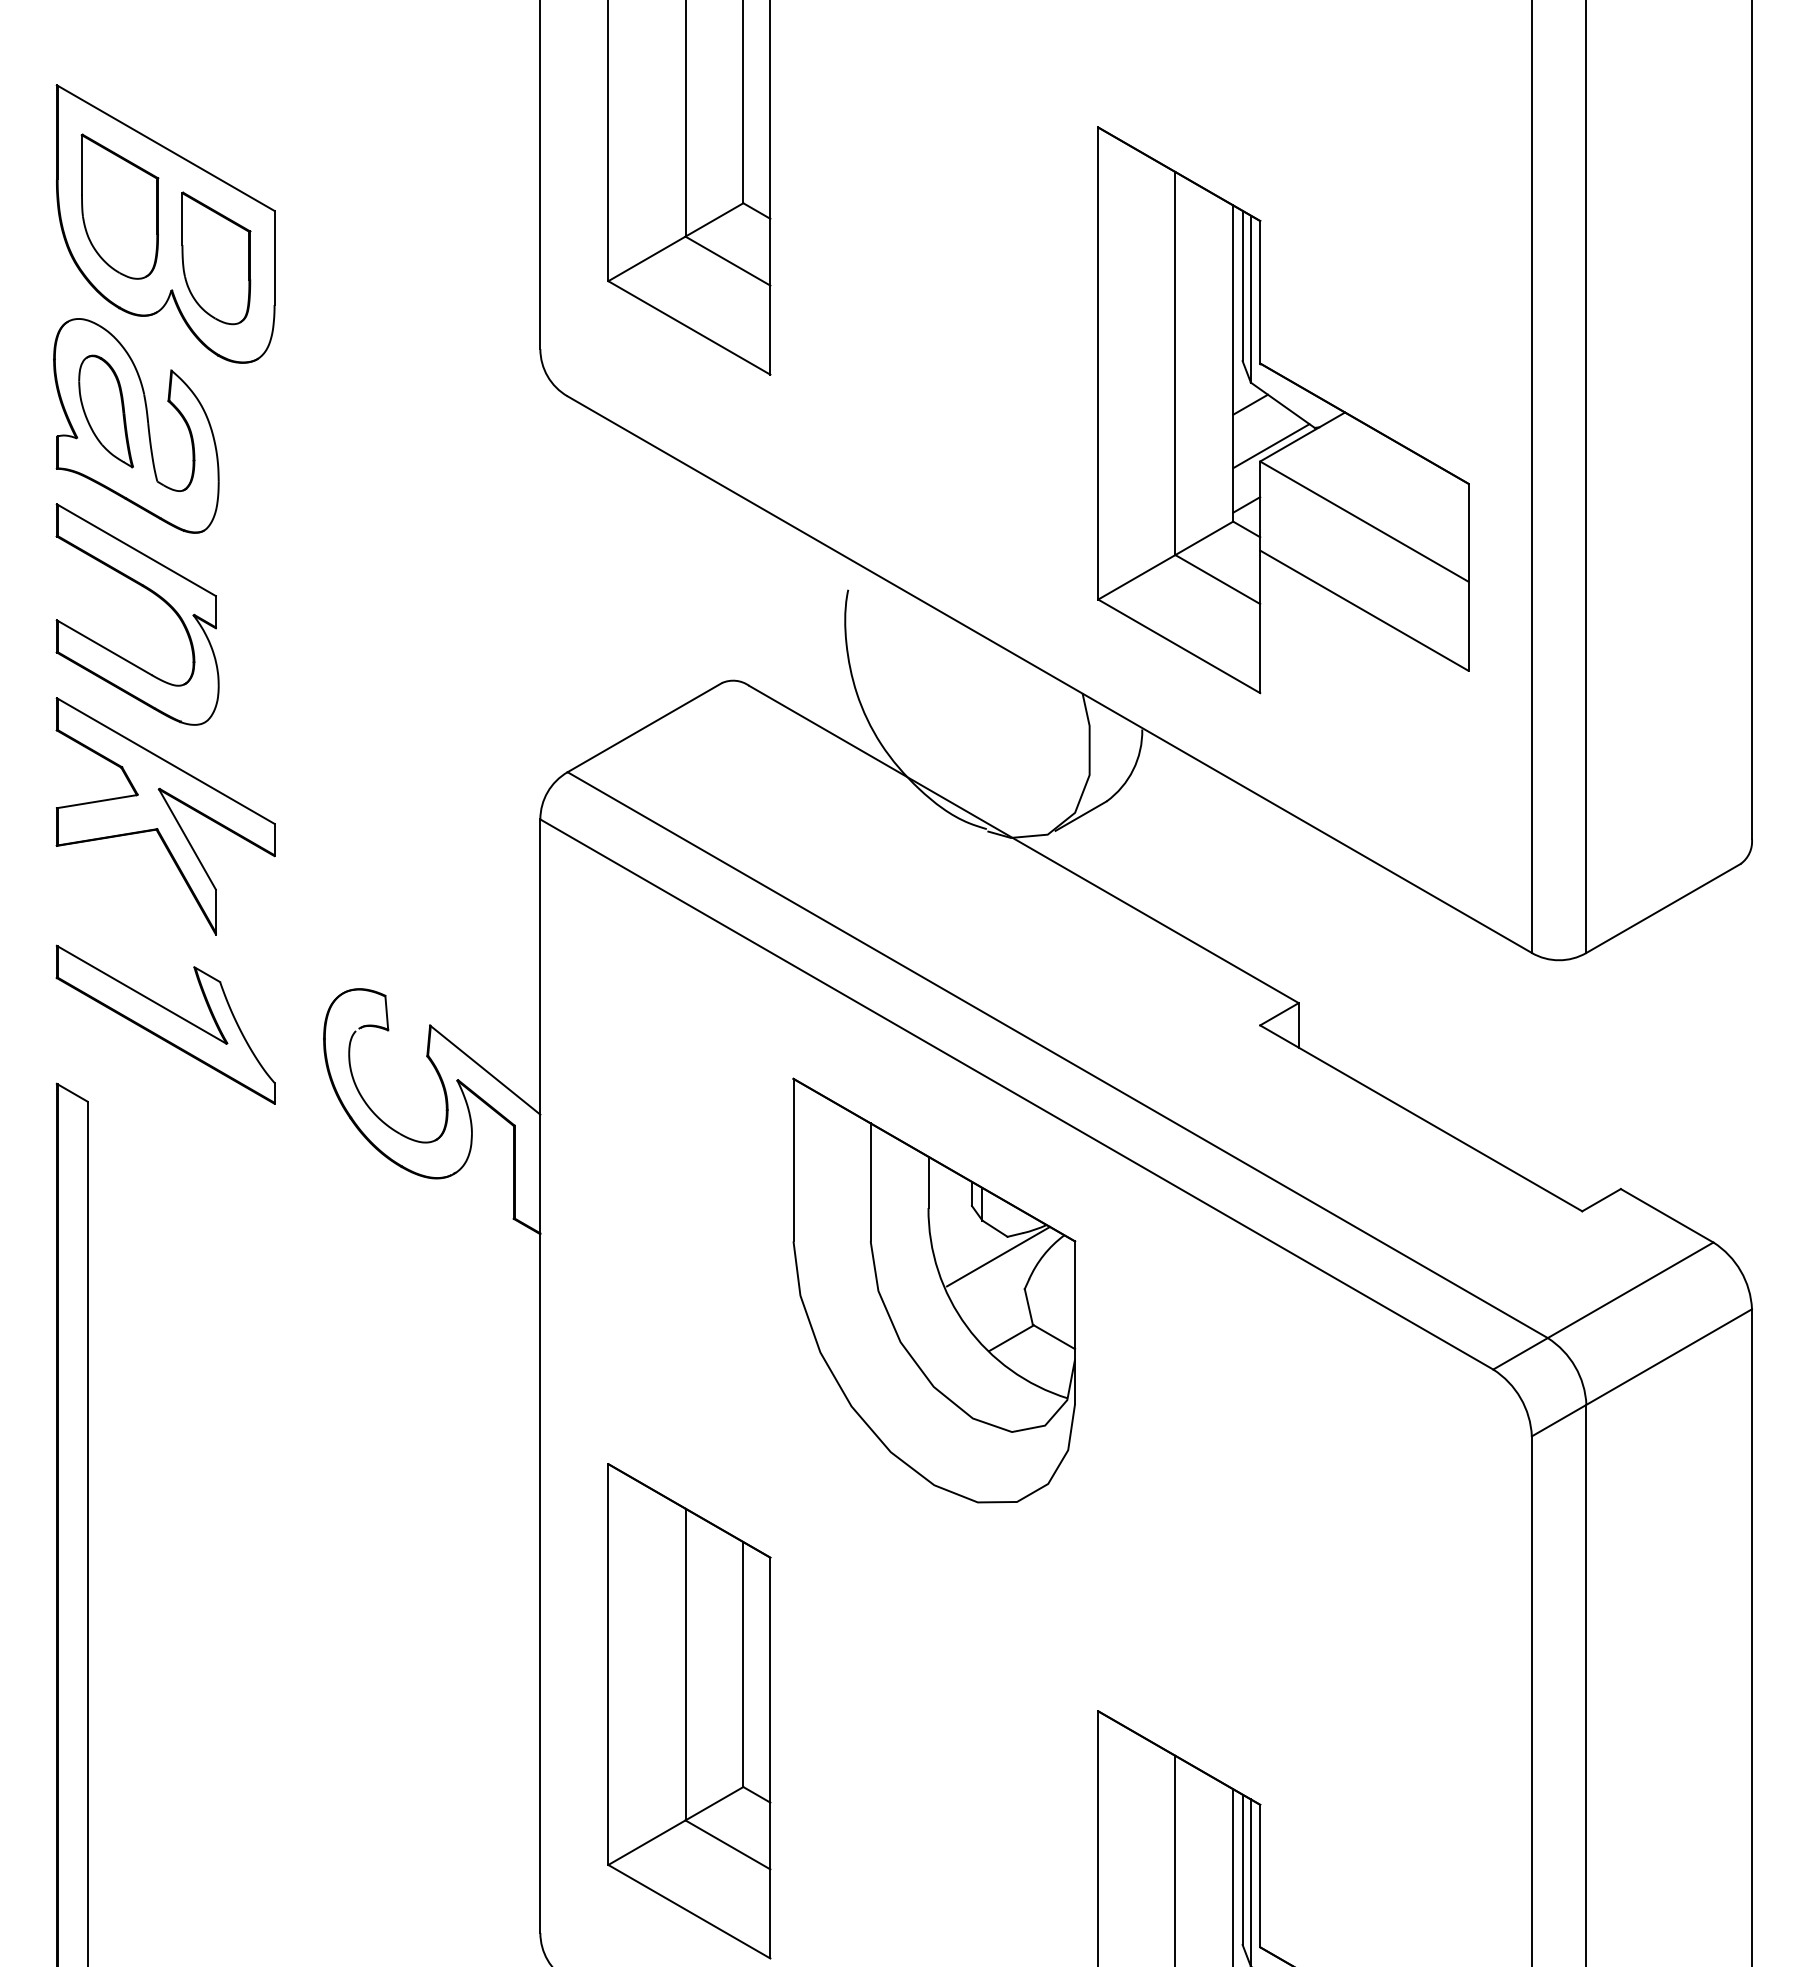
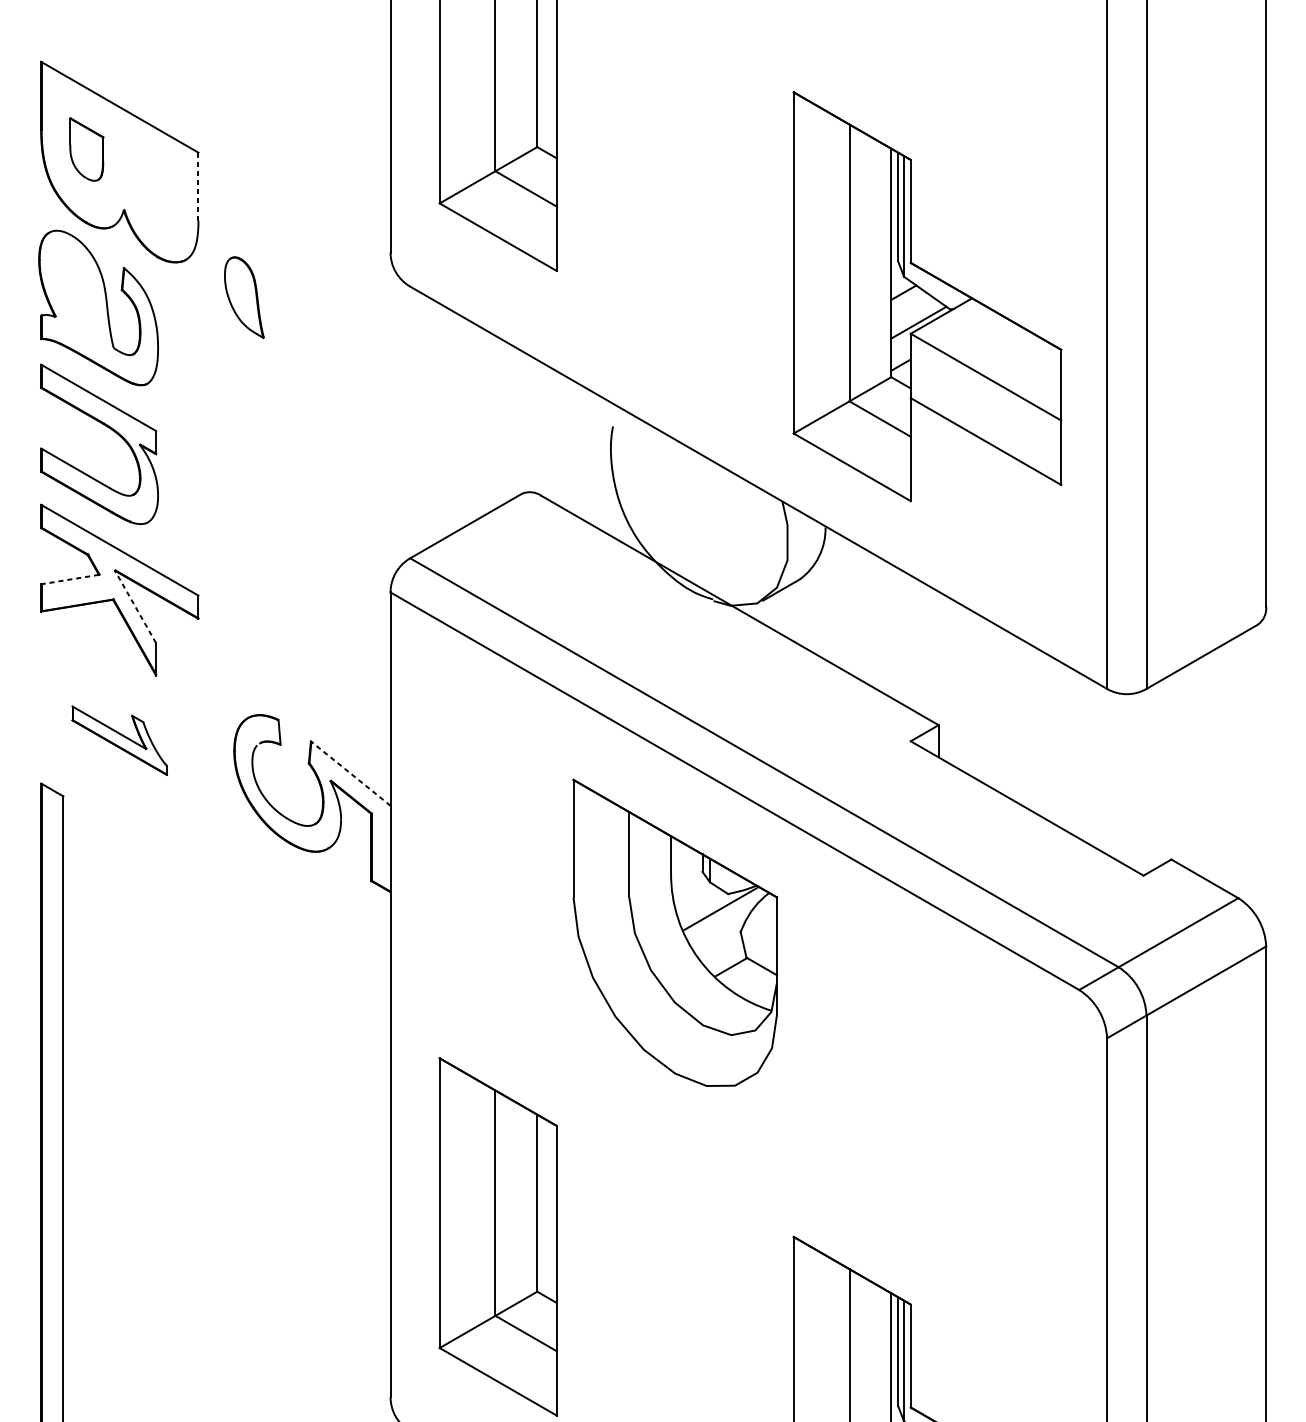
part: (119, 206) -> (86, 149), size x0.6
line: (274, 257) -> (198, 186), solid -> dashed
part: (216, 258) -> (156, 187), removed
part: (105, 411) -> (243, 297), moved
line: (96, 801) -> (69, 579), solid -> dashed
line: (187, 839) -> (135, 606), solid -> dashed
part: (165, 1024) -> (119, 740), size x0.6
line: (485, 1070) -> (350, 773), solid -> dashed

